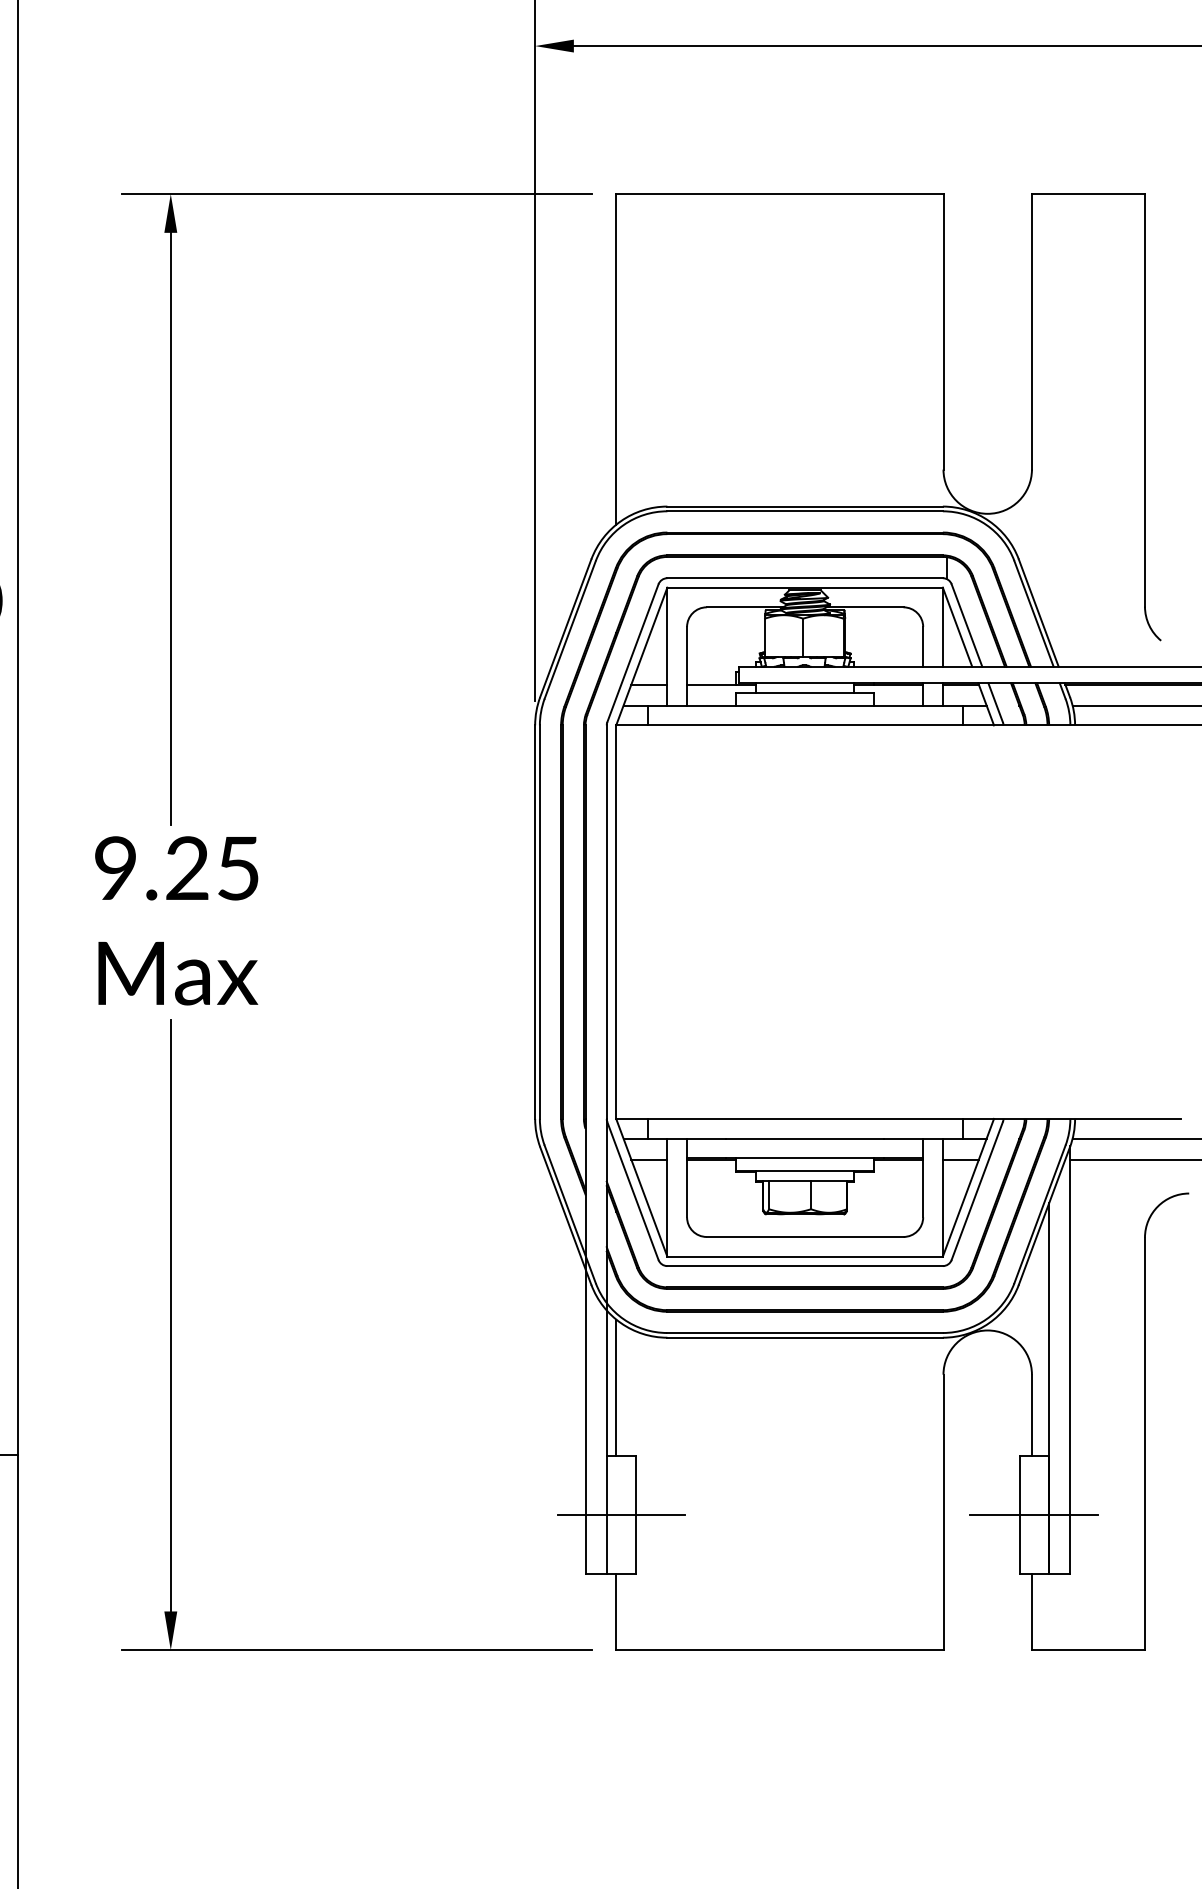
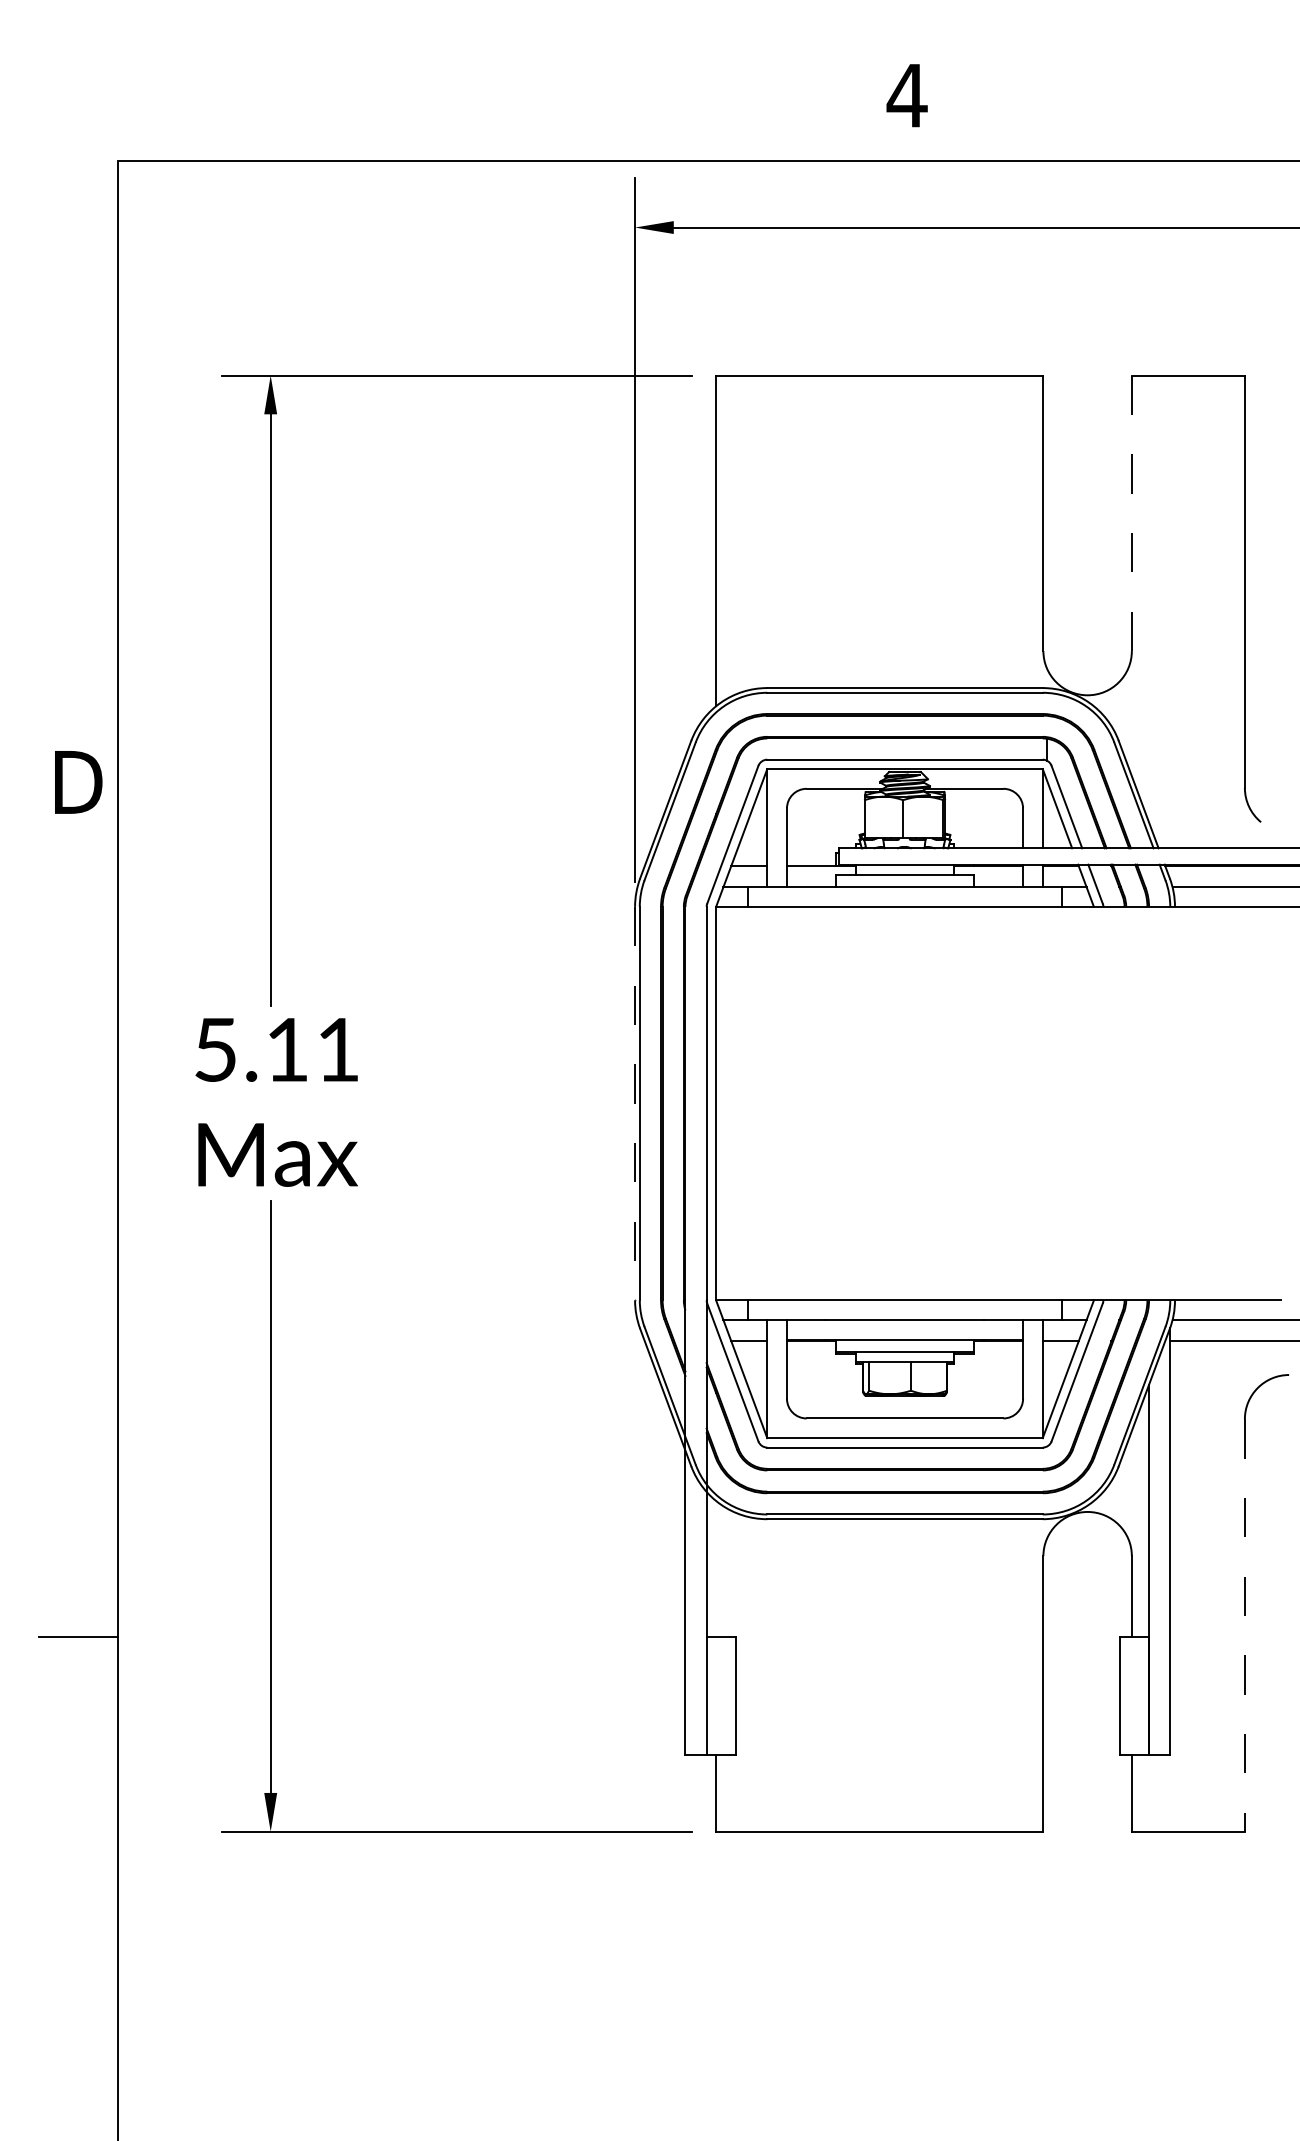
line: (1031, 332) -> (1131, 513), solid -> dashed
text: (176, 868) -> (276, 1049), 9.25 -> 5.11
line: (535, 922) -> (635, 1103), solid -> dashed
line: (616, 1388) -> (716, 1569), removed
line: (1144, 1444) -> (1244, 1625), solid -> dashed
line: (621, 1515) -> (721, 1696), removed
line: (1034, 1515) -> (1134, 1696), removed

